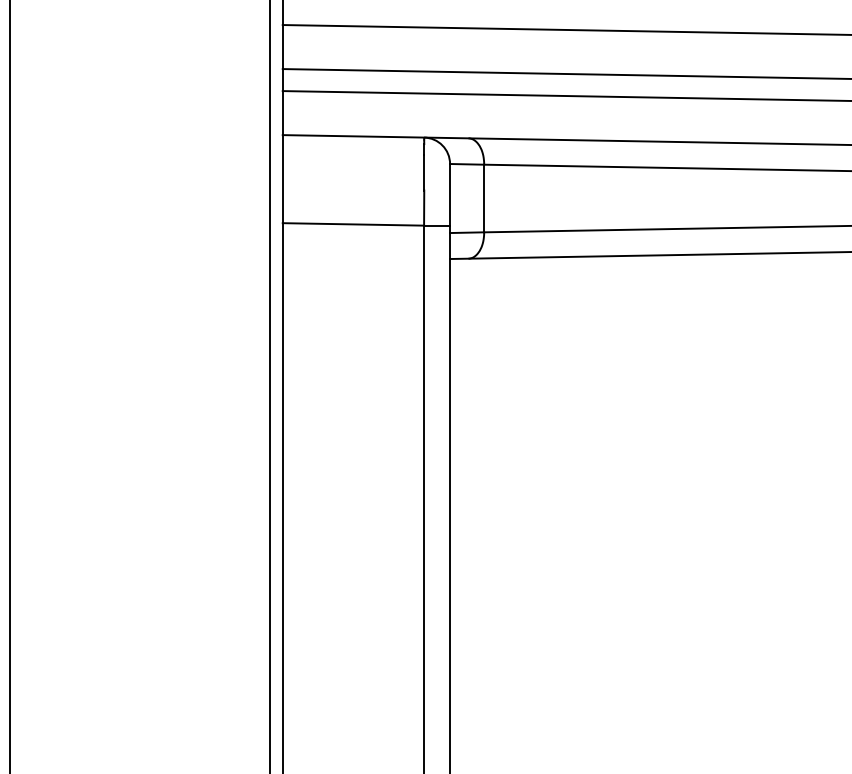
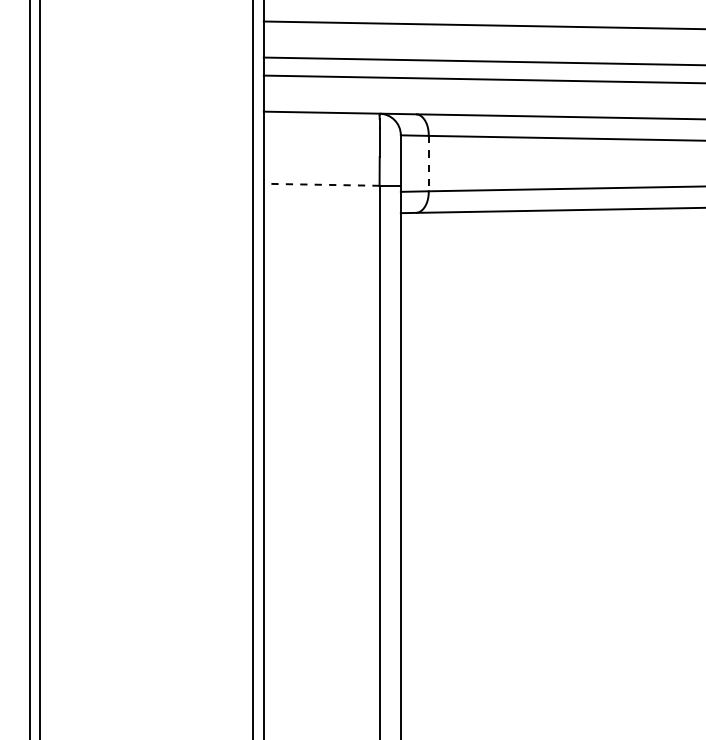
line: (483, 198) -> (428, 163), solid -> dashed
line: (353, 224) -> (321, 184), solid -> dashed

